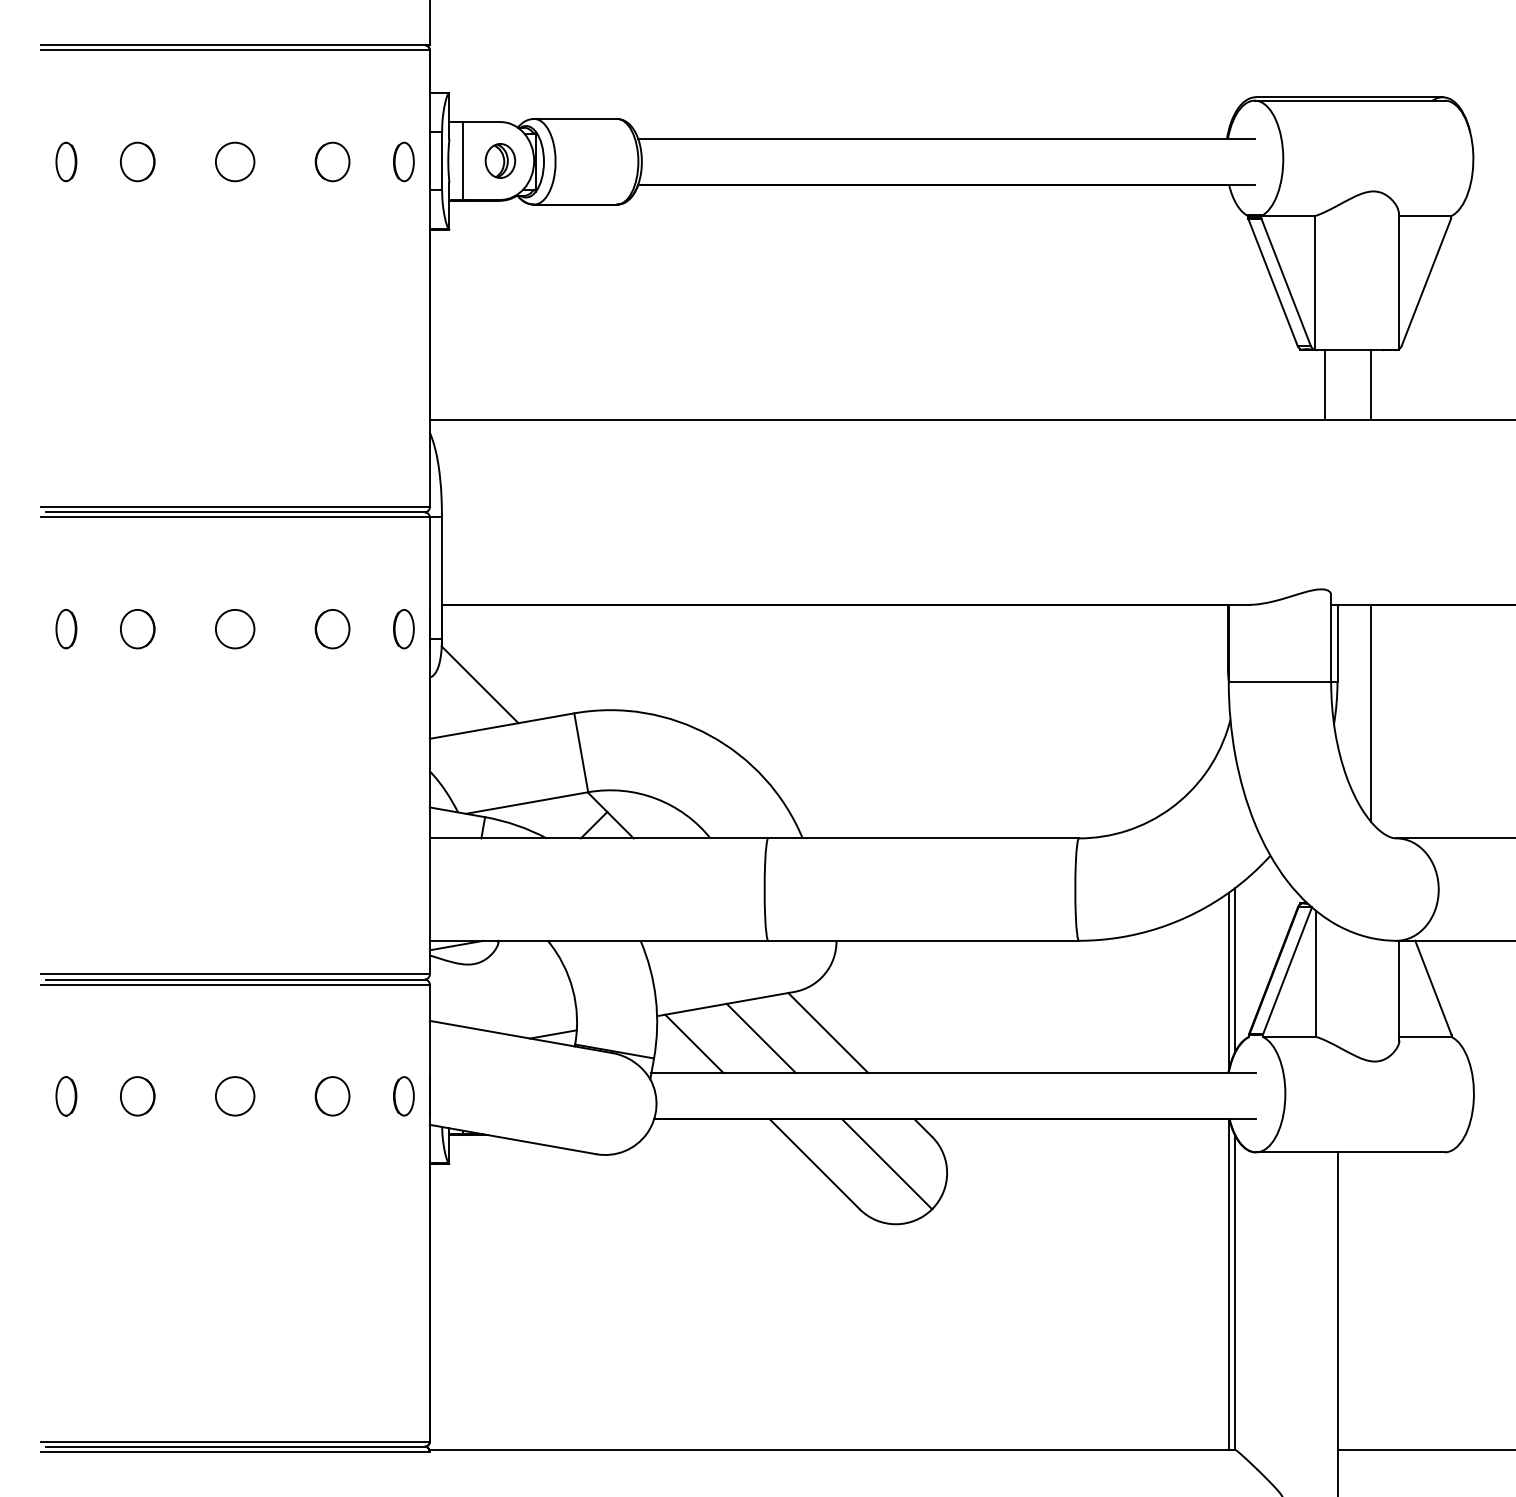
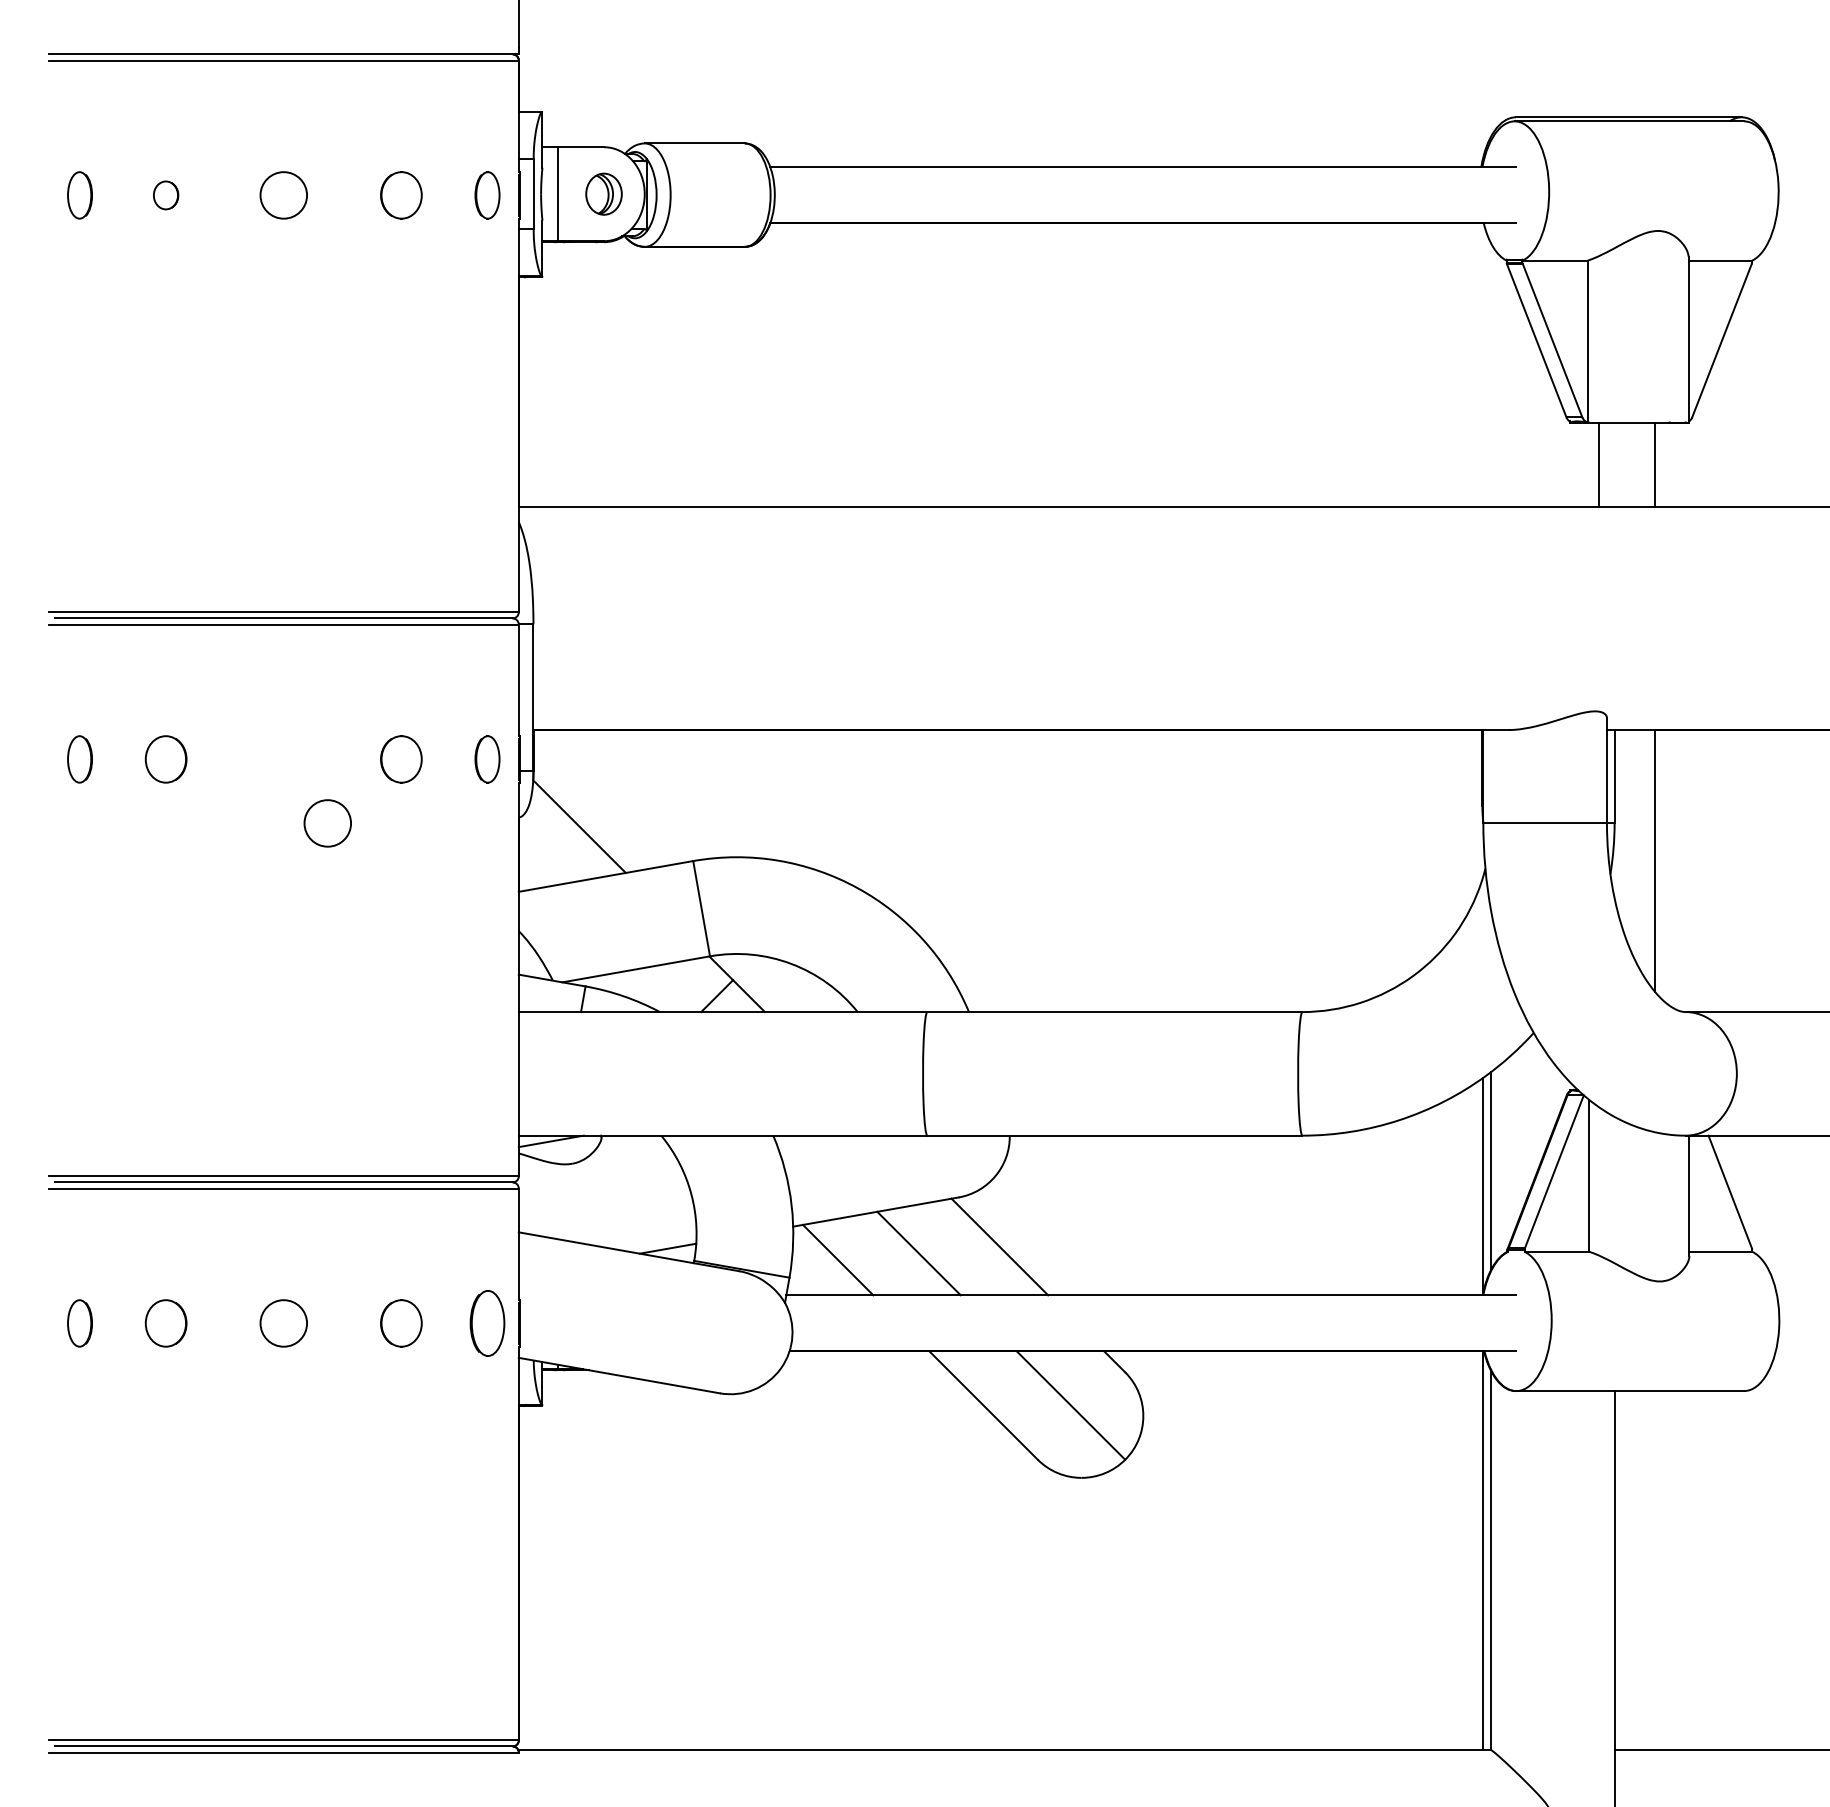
part: (137, 162) -> (165, 195), size x0.6
circle: (234, 629) -> (327, 823), moved
part: (403, 1096) -> (487, 1323), size x1.4

